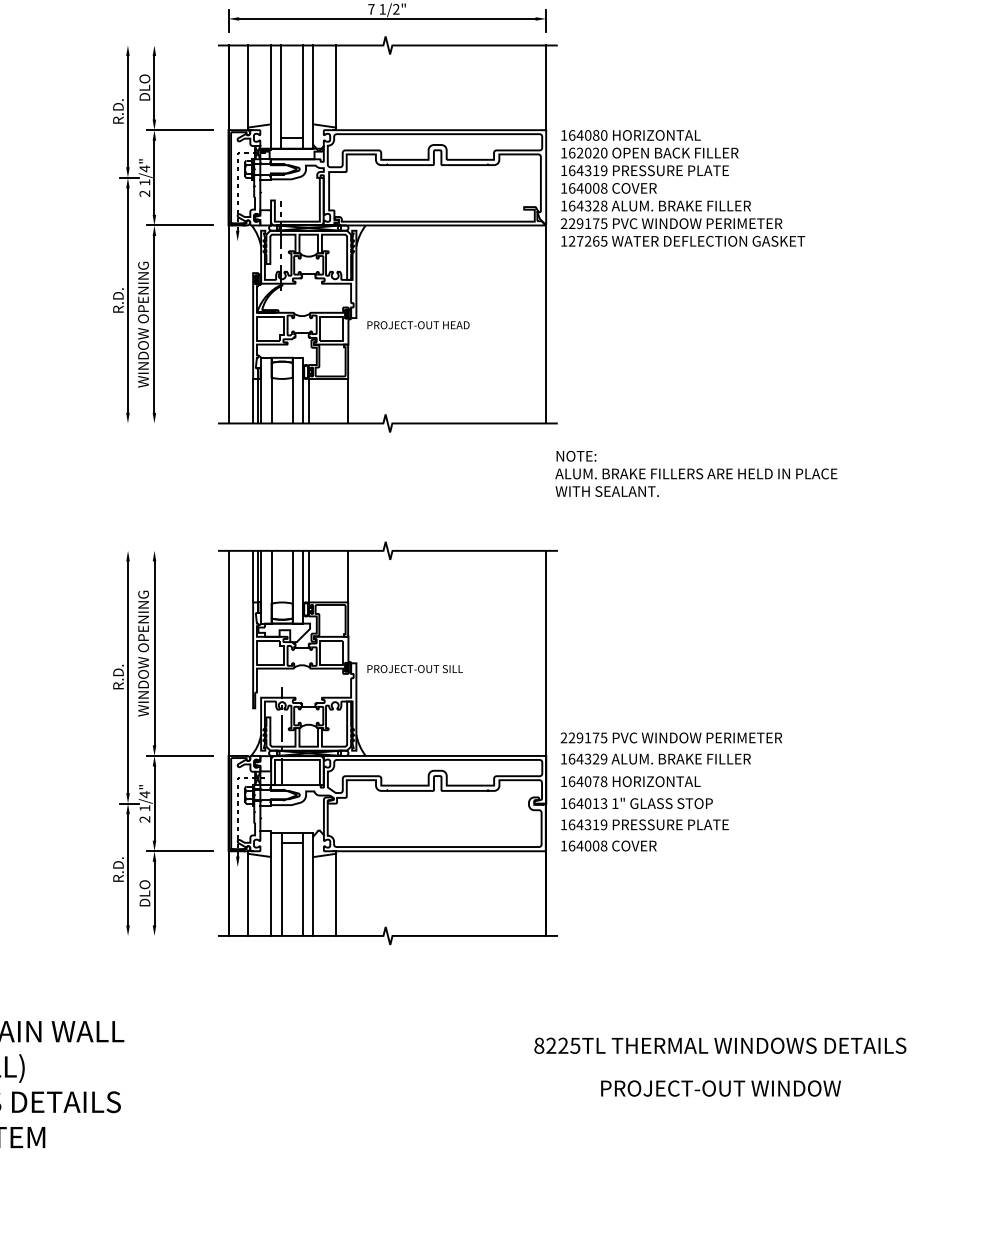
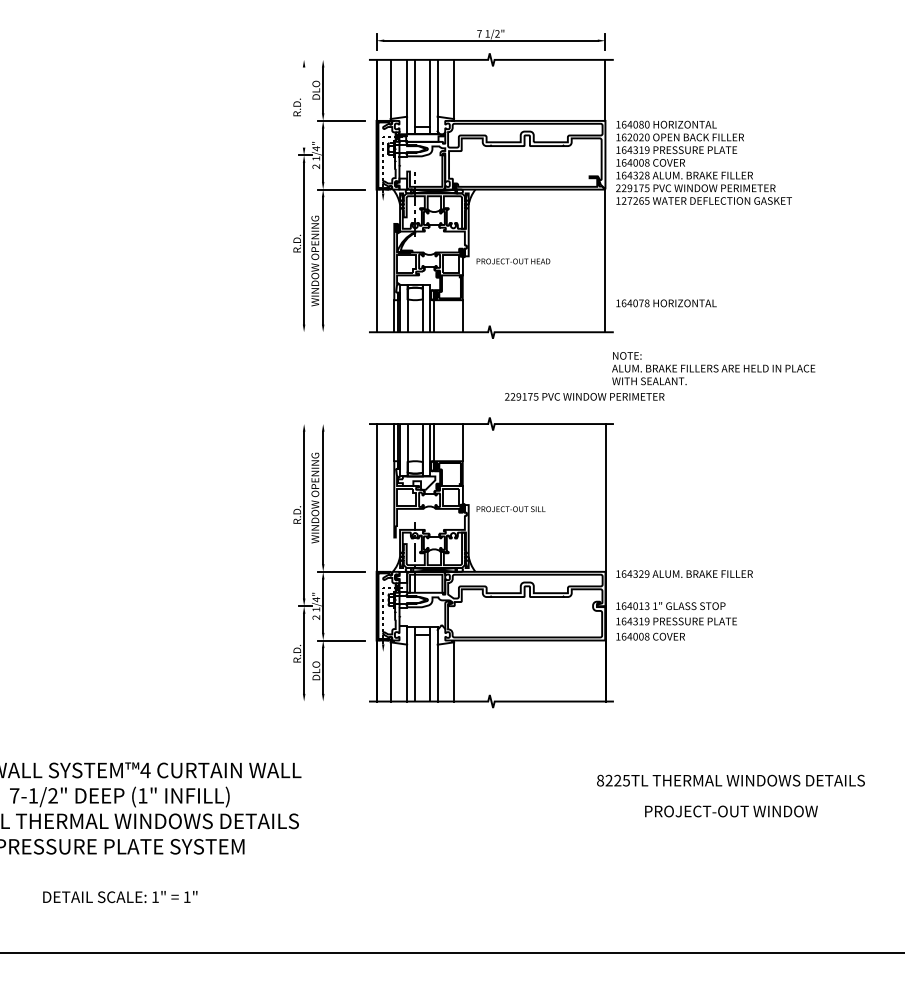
line: (128, 111) -> (304, 107), removed
text: (671, 737) -> (584, 396), moved
text: (630, 781) -> (666, 303), moved

